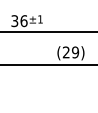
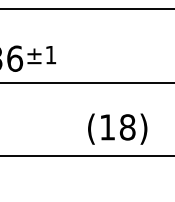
text: (70, 52) -> (116, 127), (29) -> (18)

